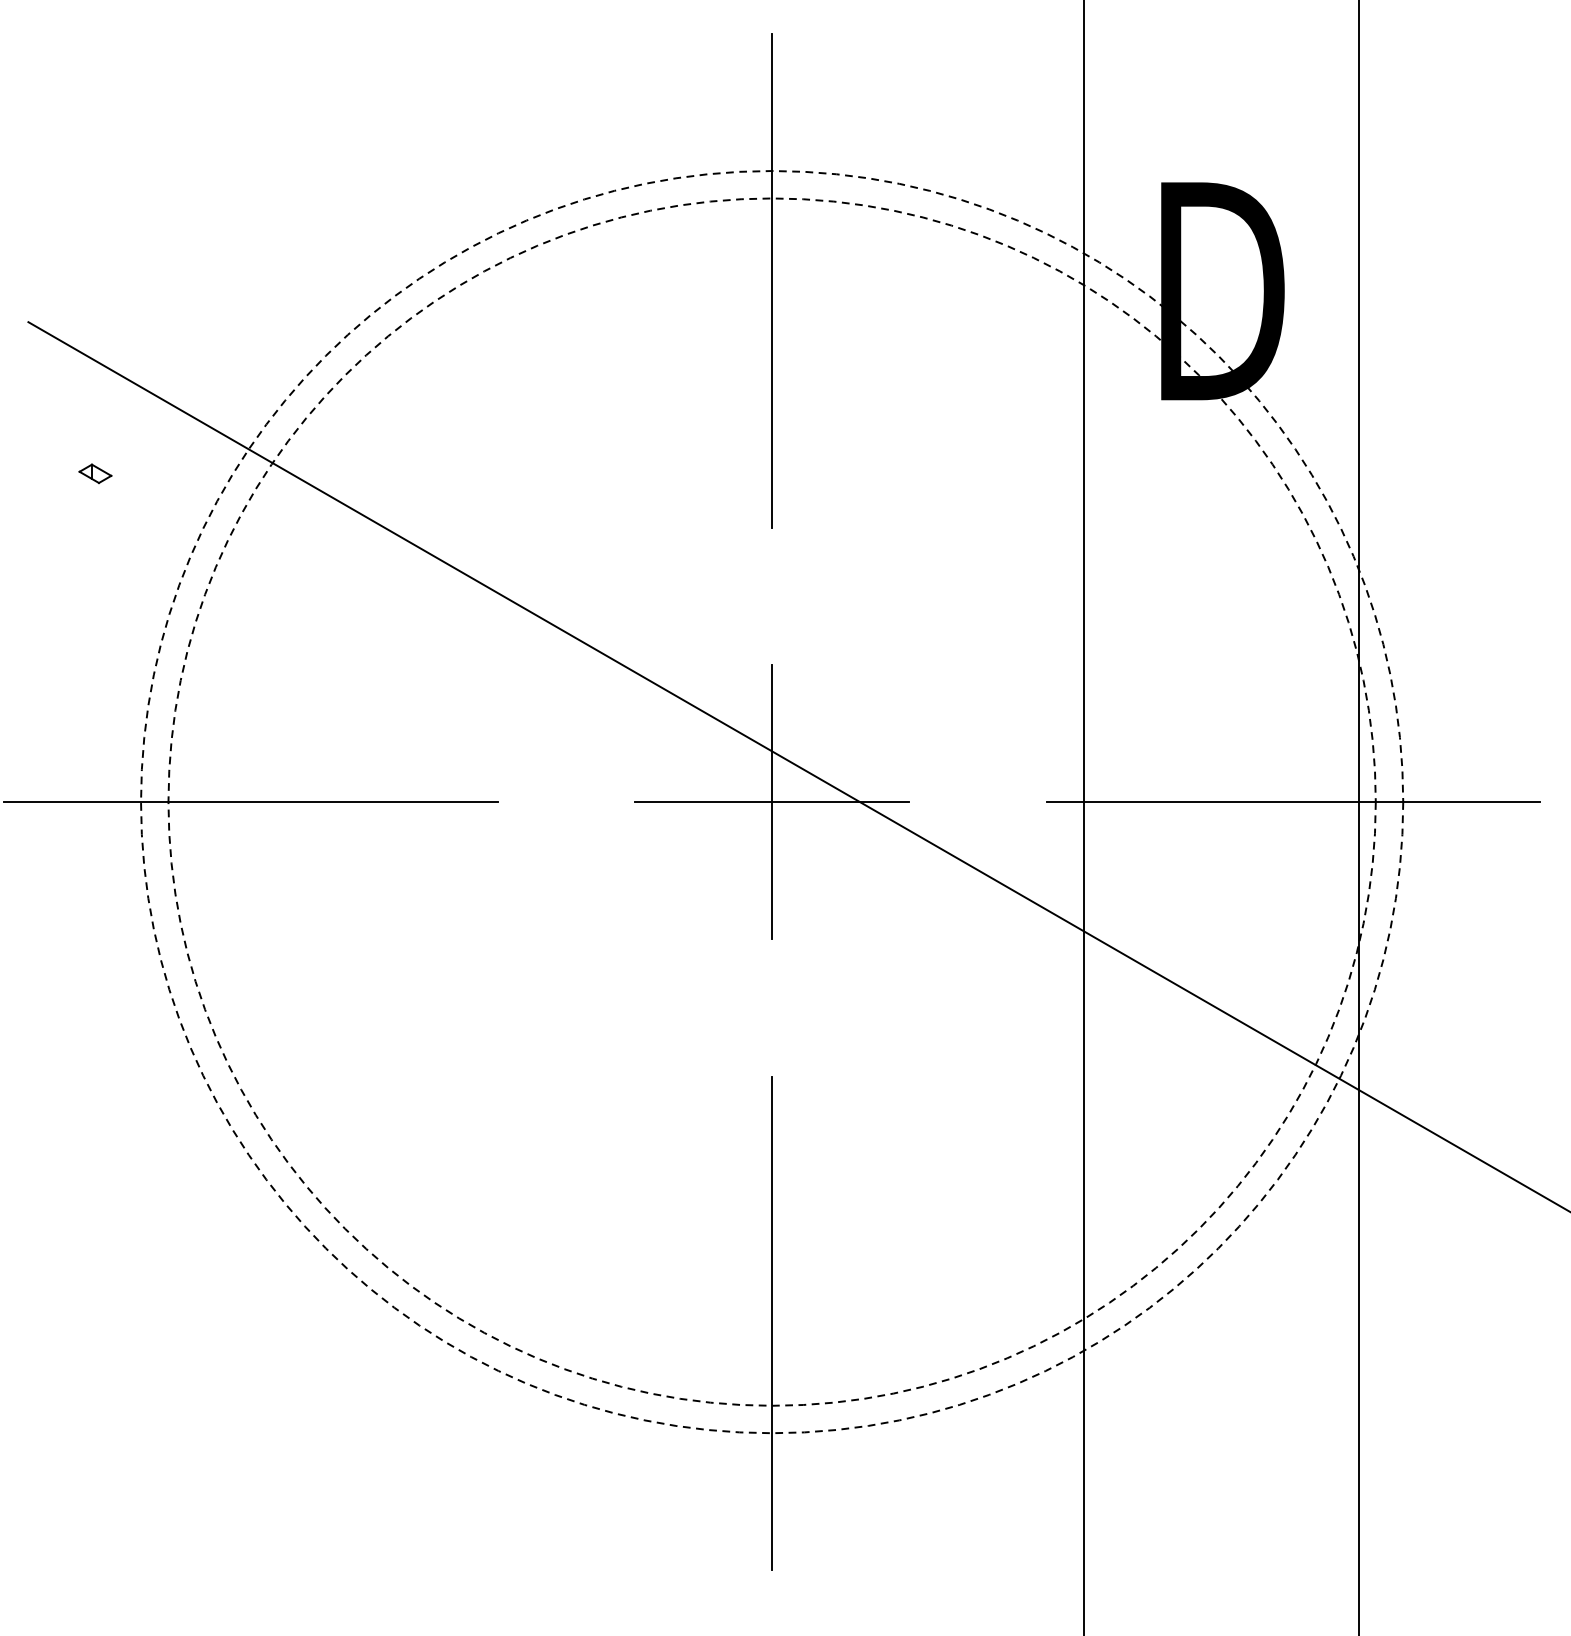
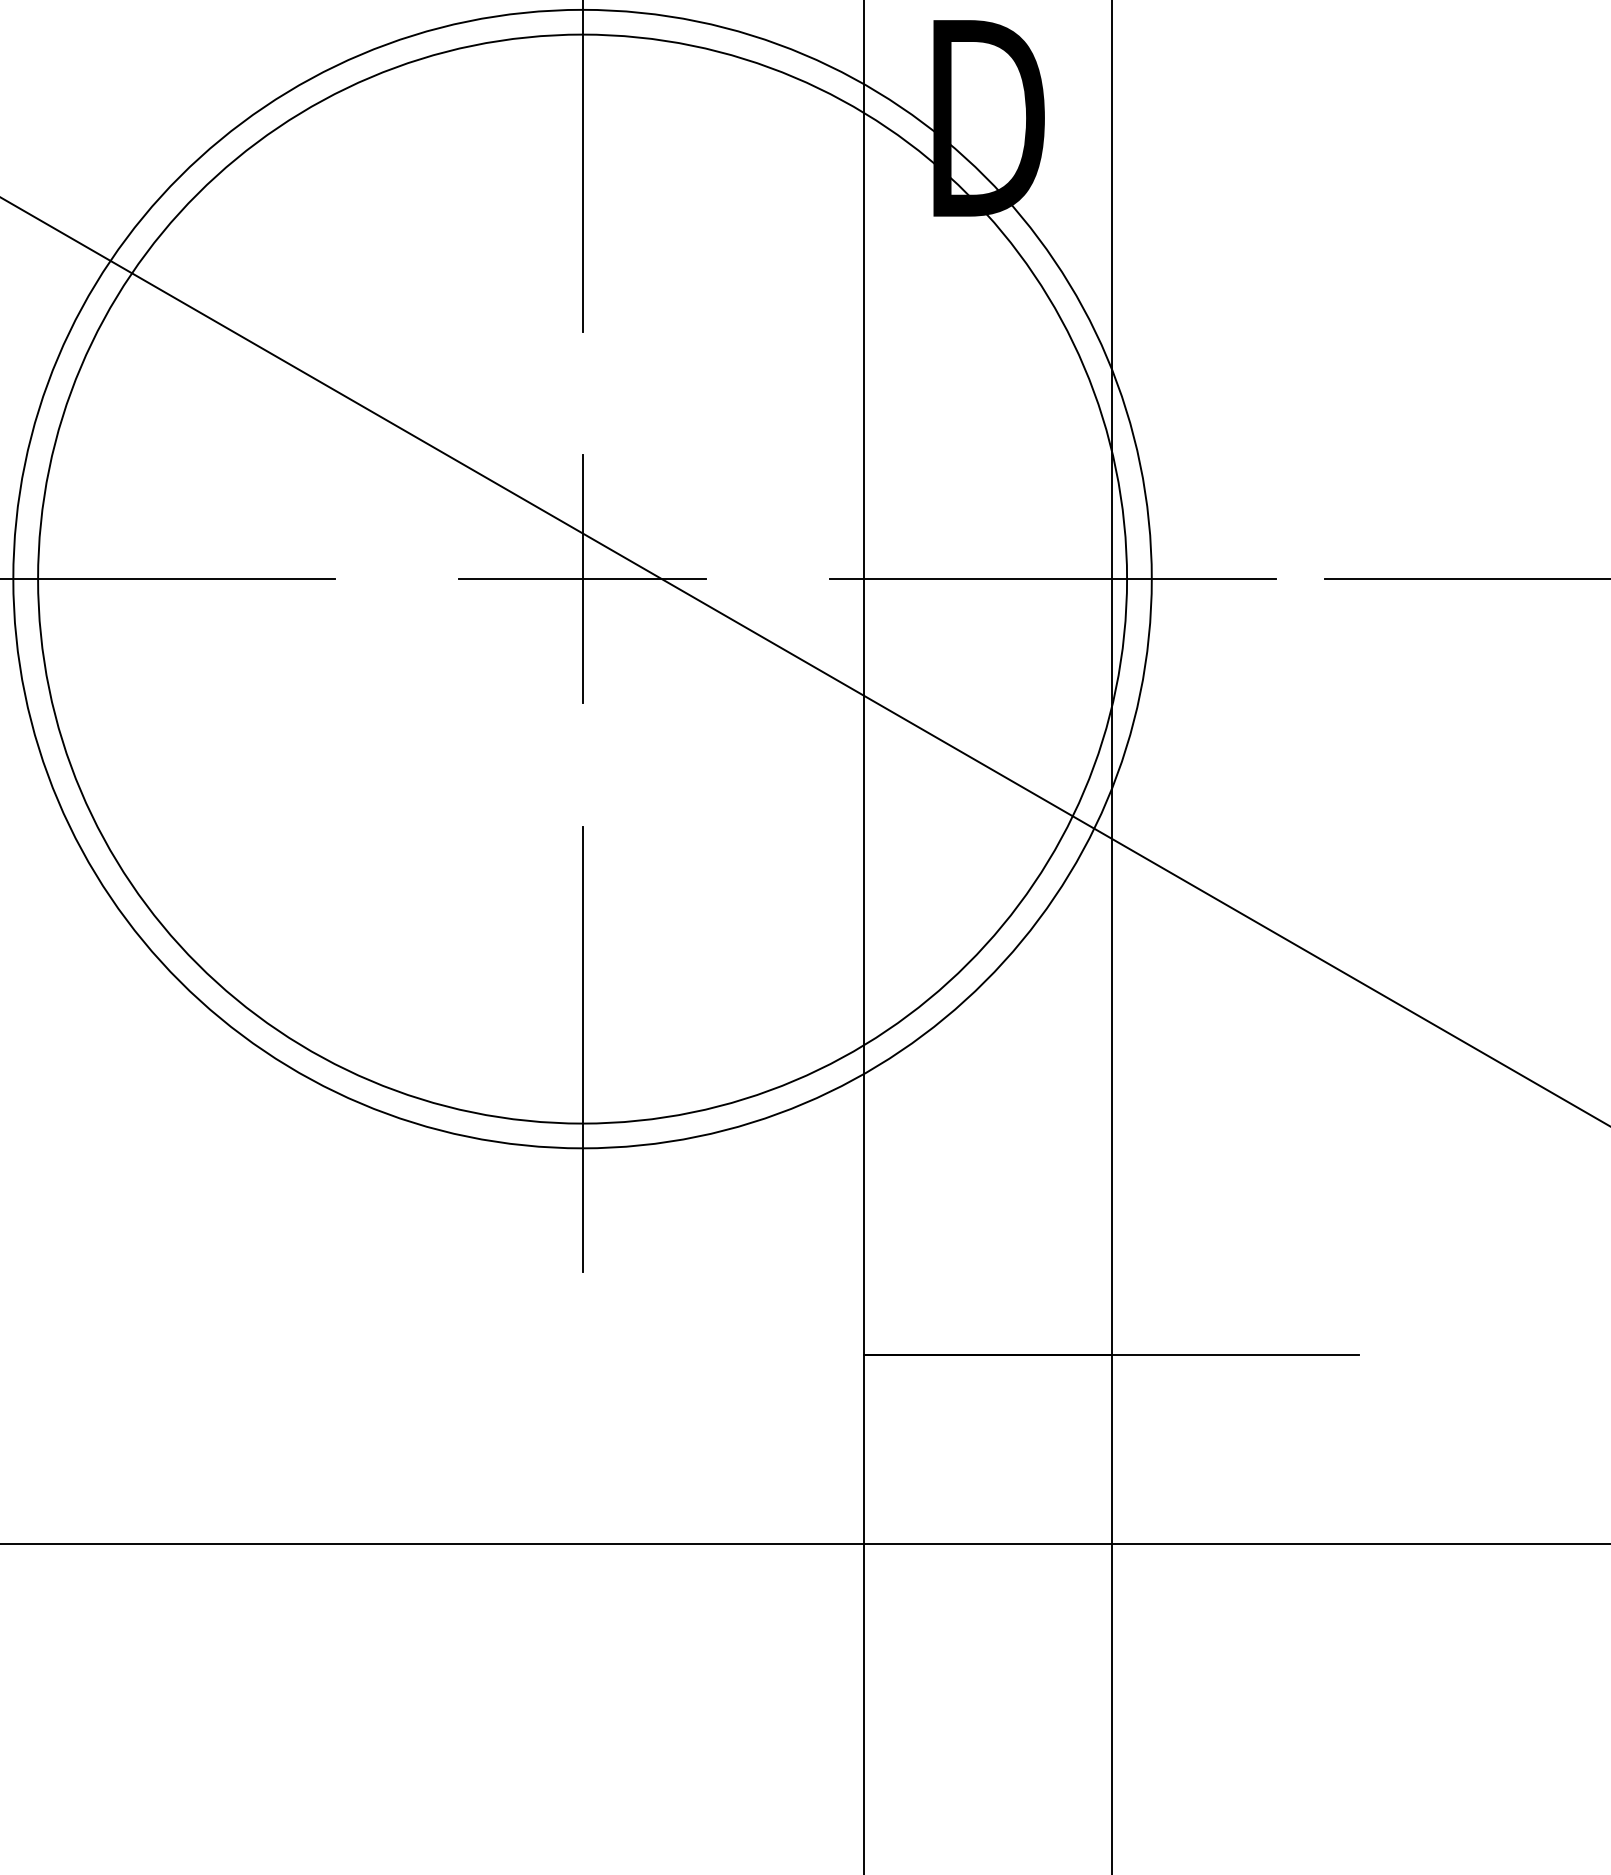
circle: (772, 801) -> (582, 578), dashed -> solid
circle: (772, 801) -> (582, 578), dashed -> solid

